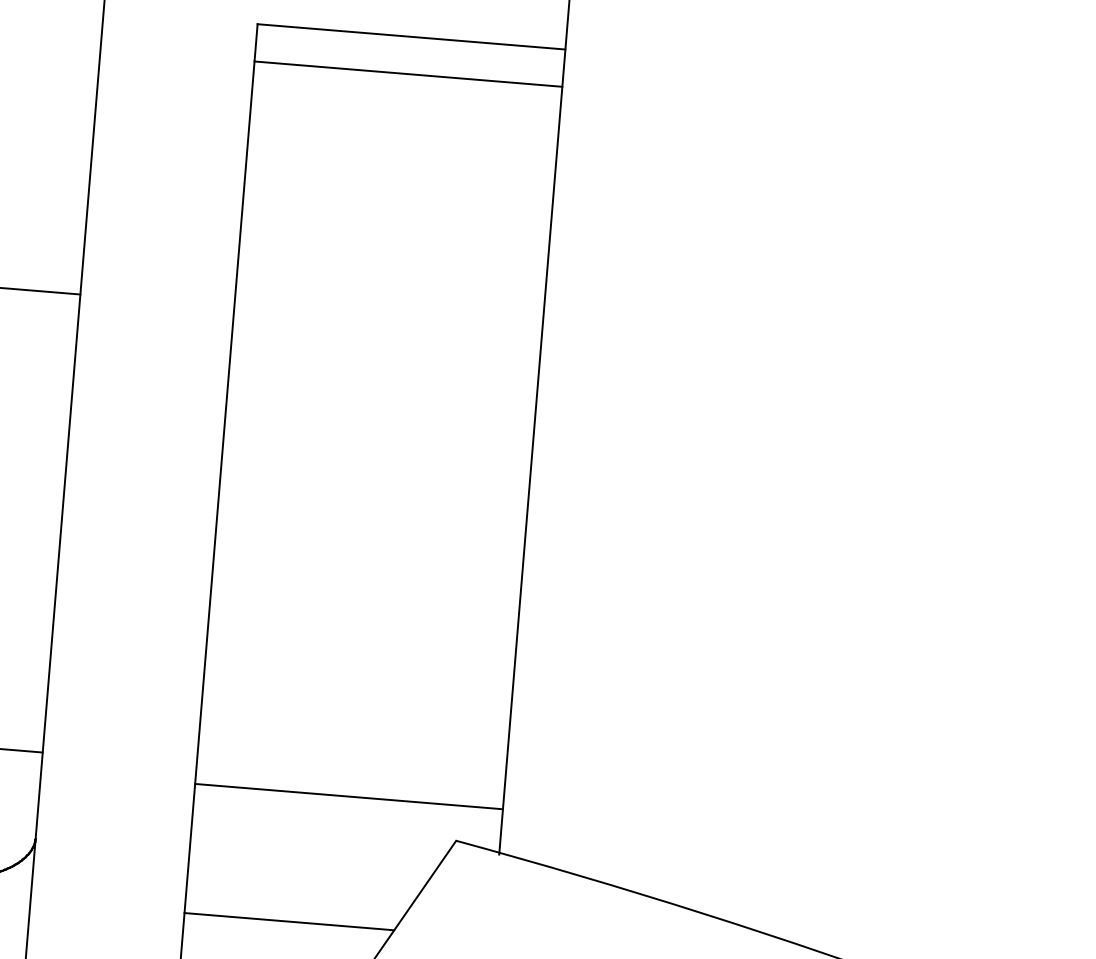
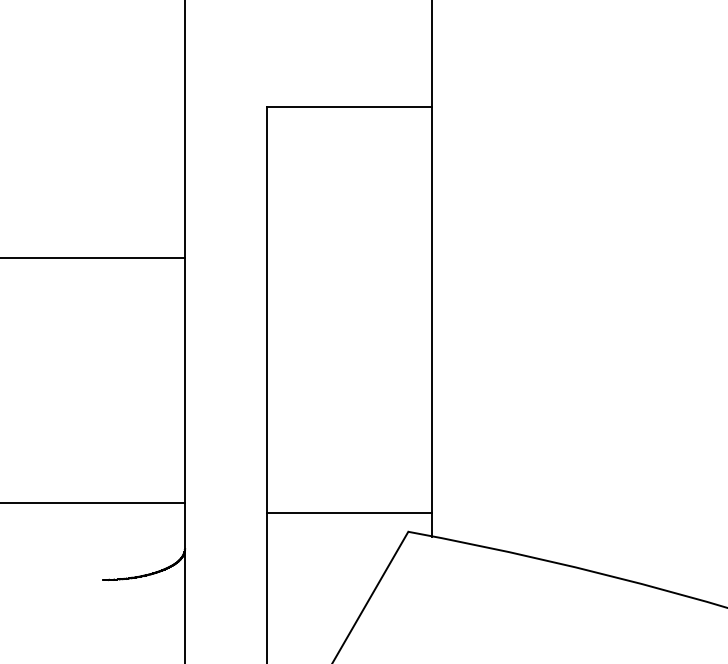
line: (408, 73) -> (349, 126), removed
line: (289, 922) -> (323, 582), removed

